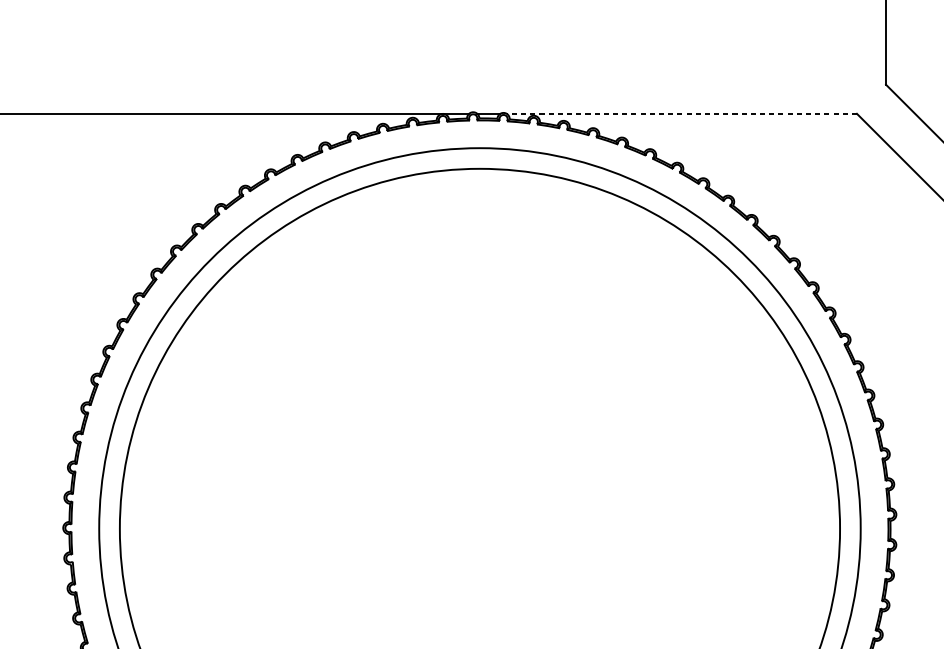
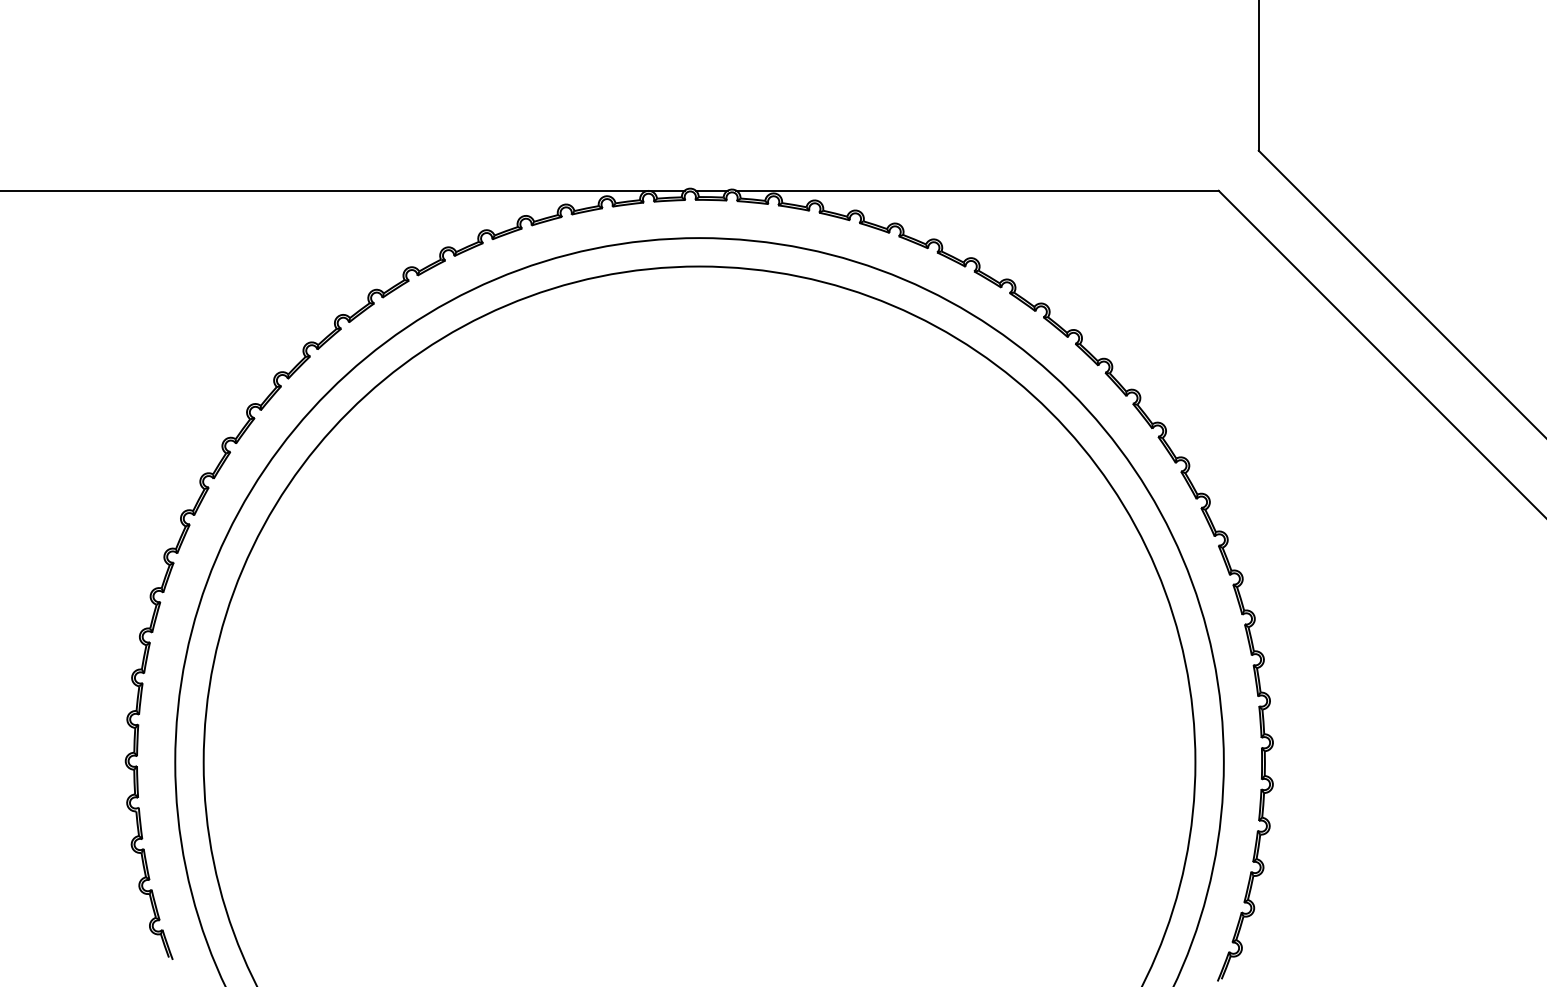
line: (681, 113) -> (977, 190), dashed -> solid

